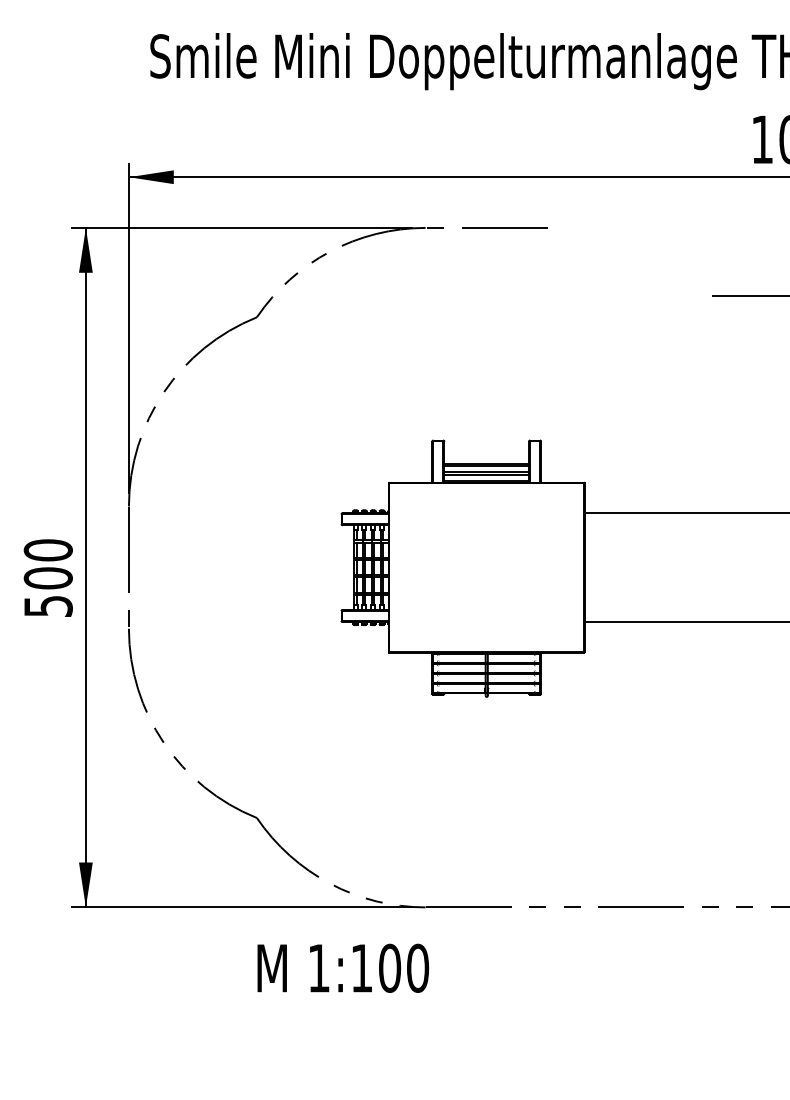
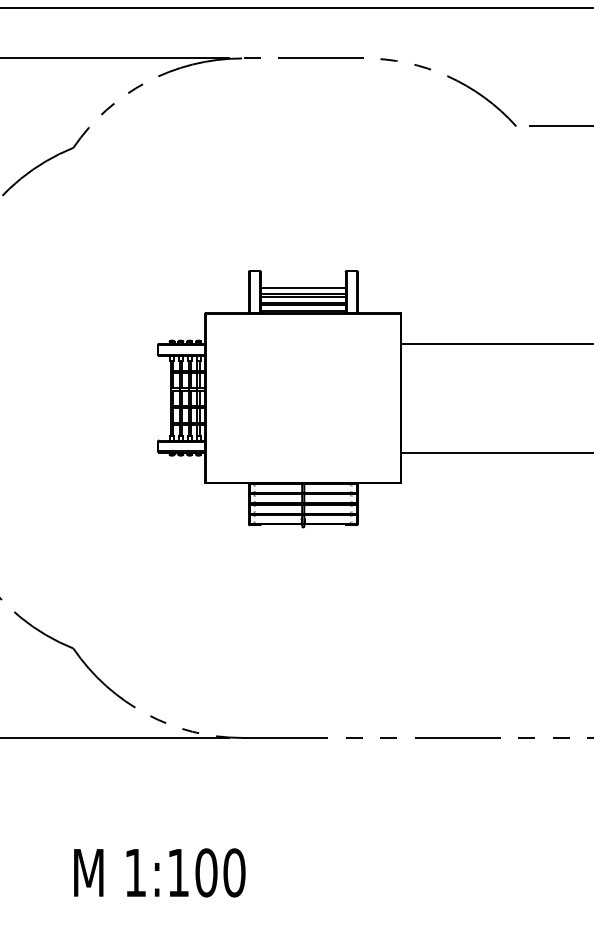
arc: (638, 250) -> (455, 81), added
line: (486, 457) -> (303, 288), added
text: (343, 967) -> (160, 872), moved

